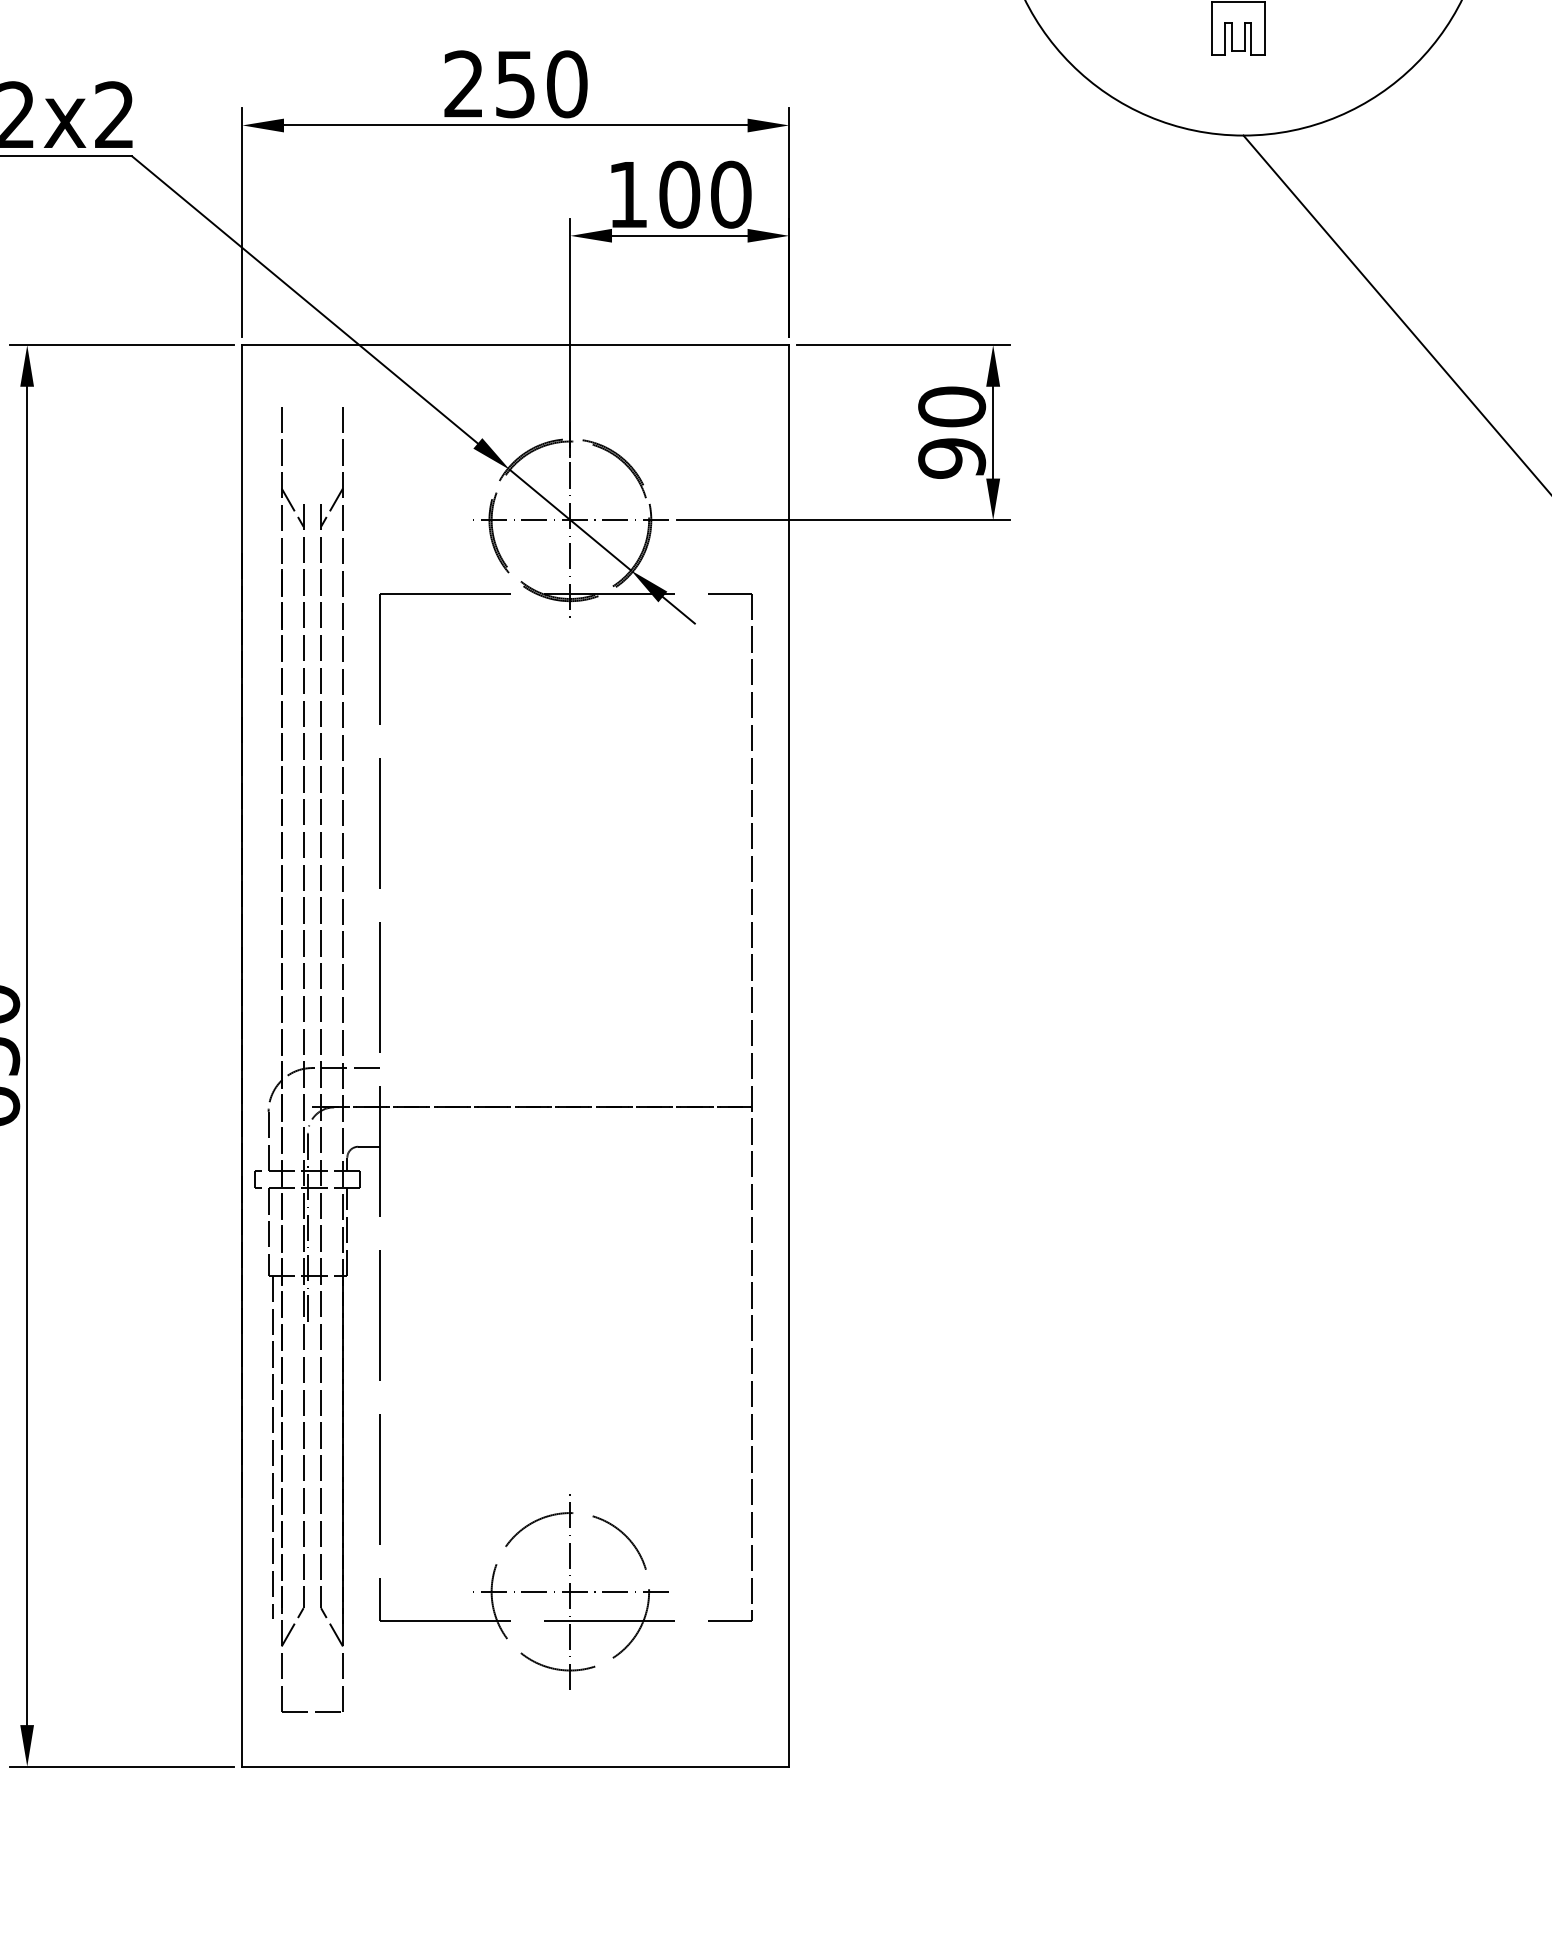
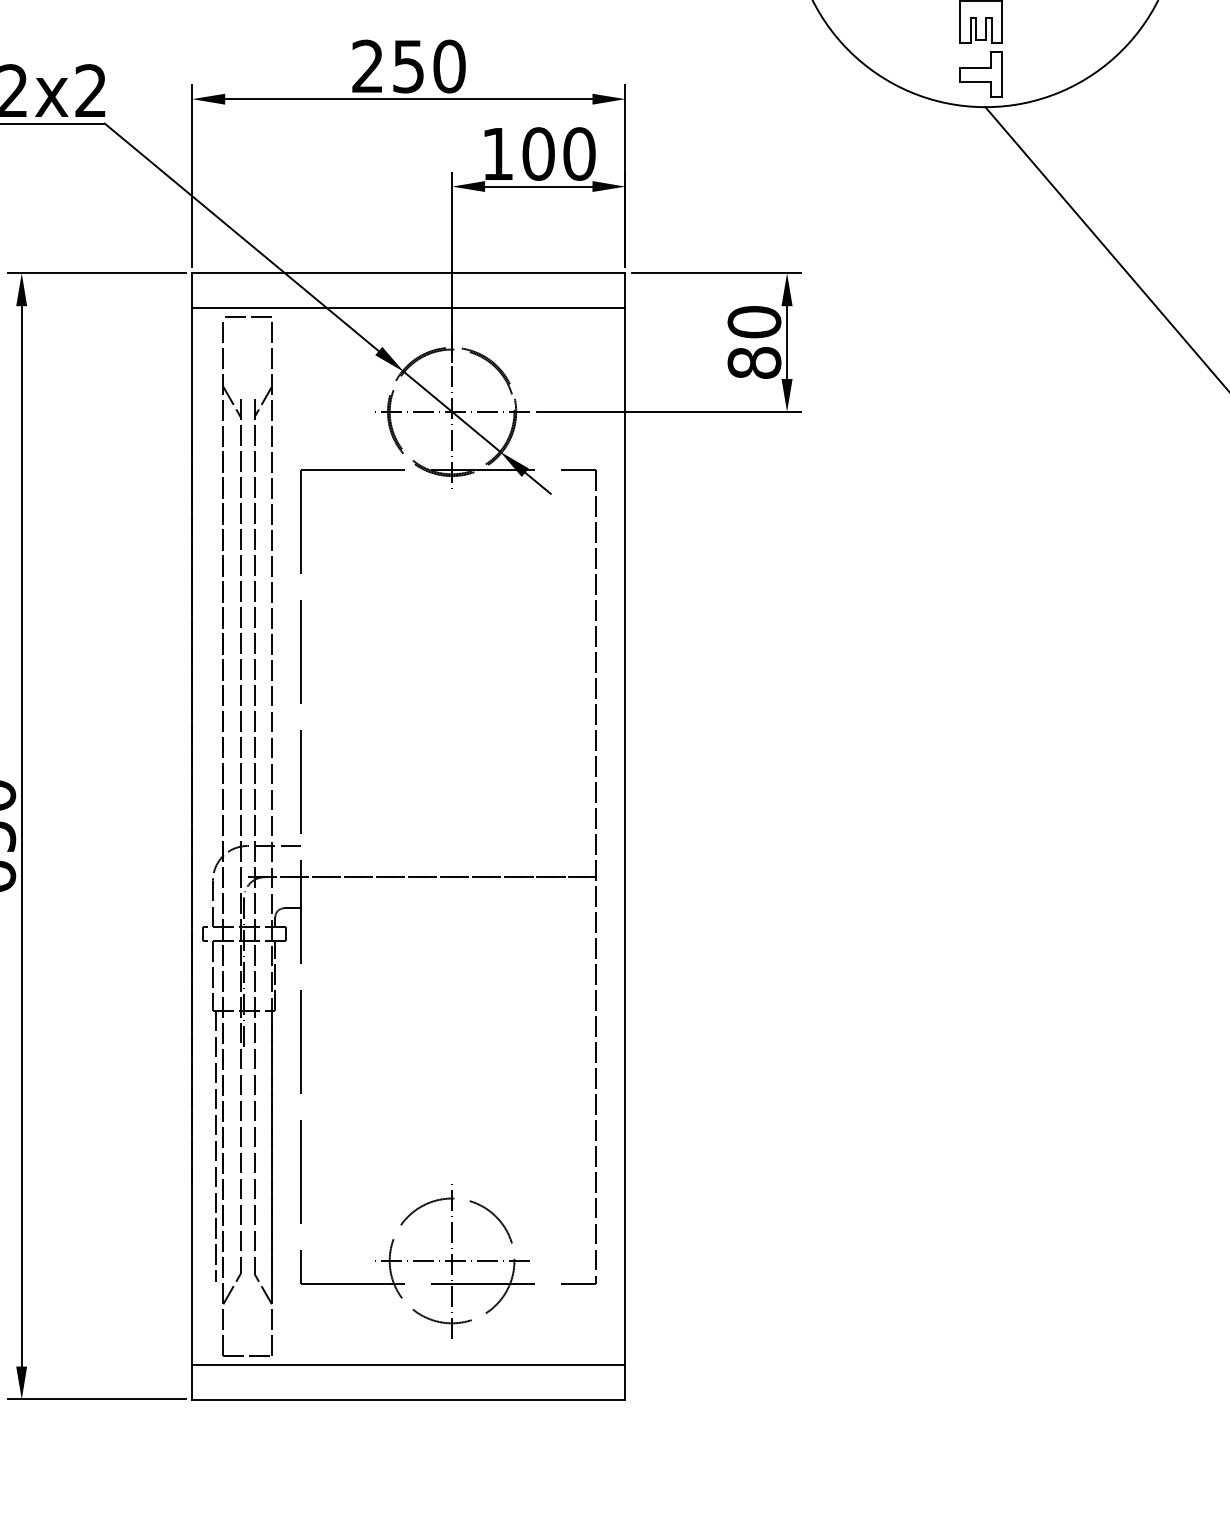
part: (1238, 94) -> (981, 74), added
line: (515, 389) -> (408, 308), added
line: (311, 399) -> (246, 316), added
text: (952, 458) -> (754, 363), 90 -> 80
line: (515, 1723) -> (408, 1365), added

